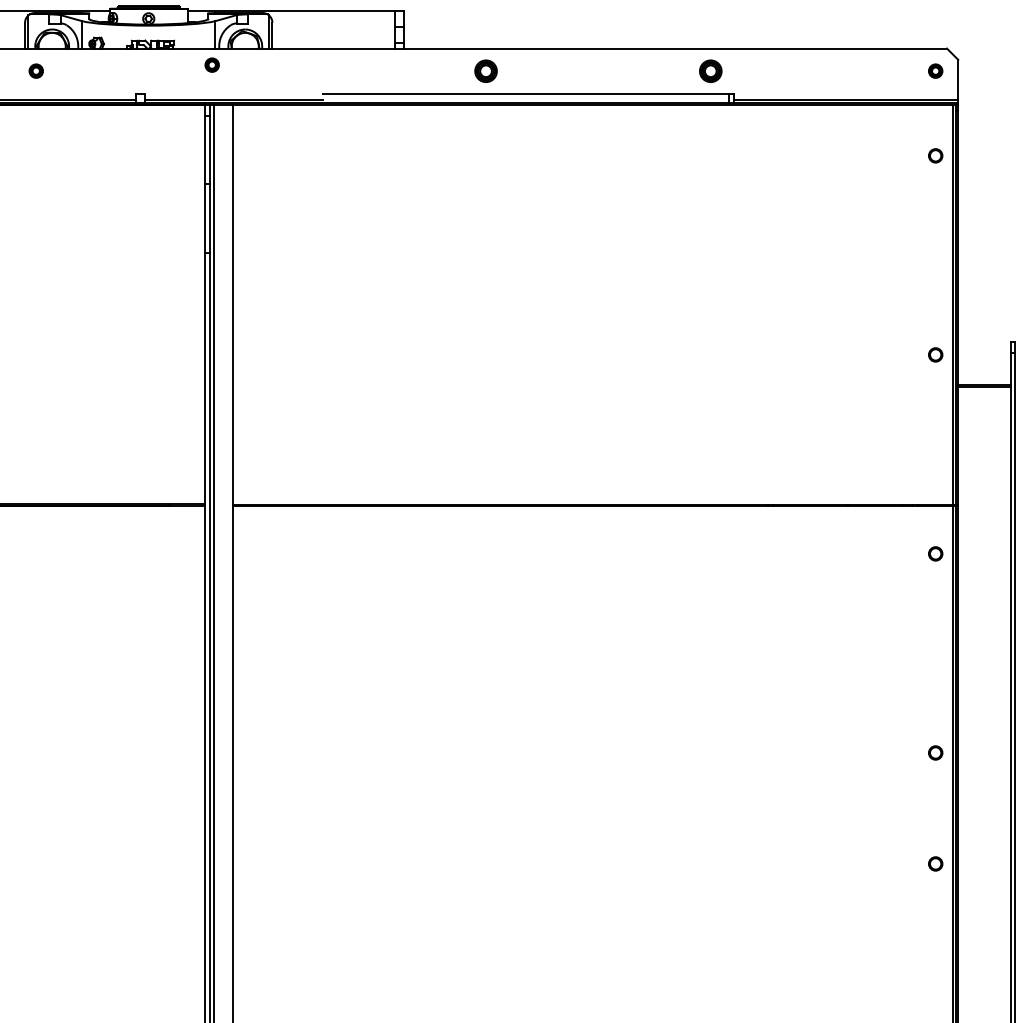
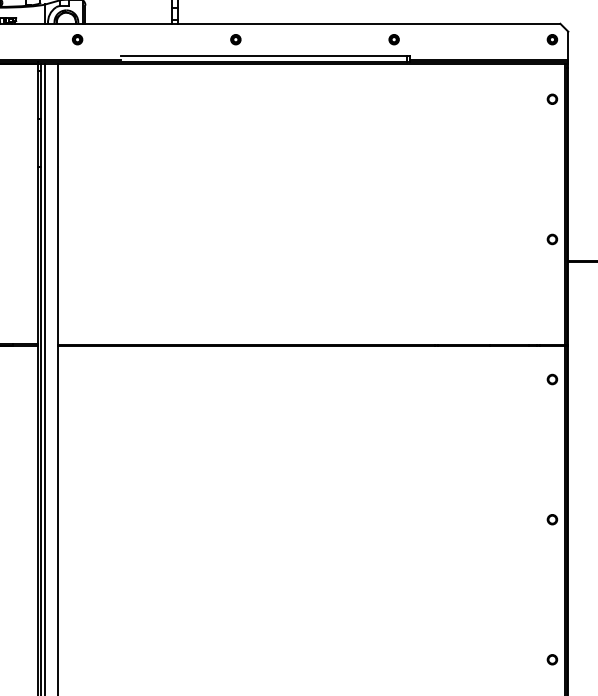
part: (211, 64) -> (77, 39), moved
part: (485, 70) -> (235, 39), size x0.62
part: (710, 70) -> (393, 39), size x0.62
circle: (935, 863) -> (552, 659), moved

